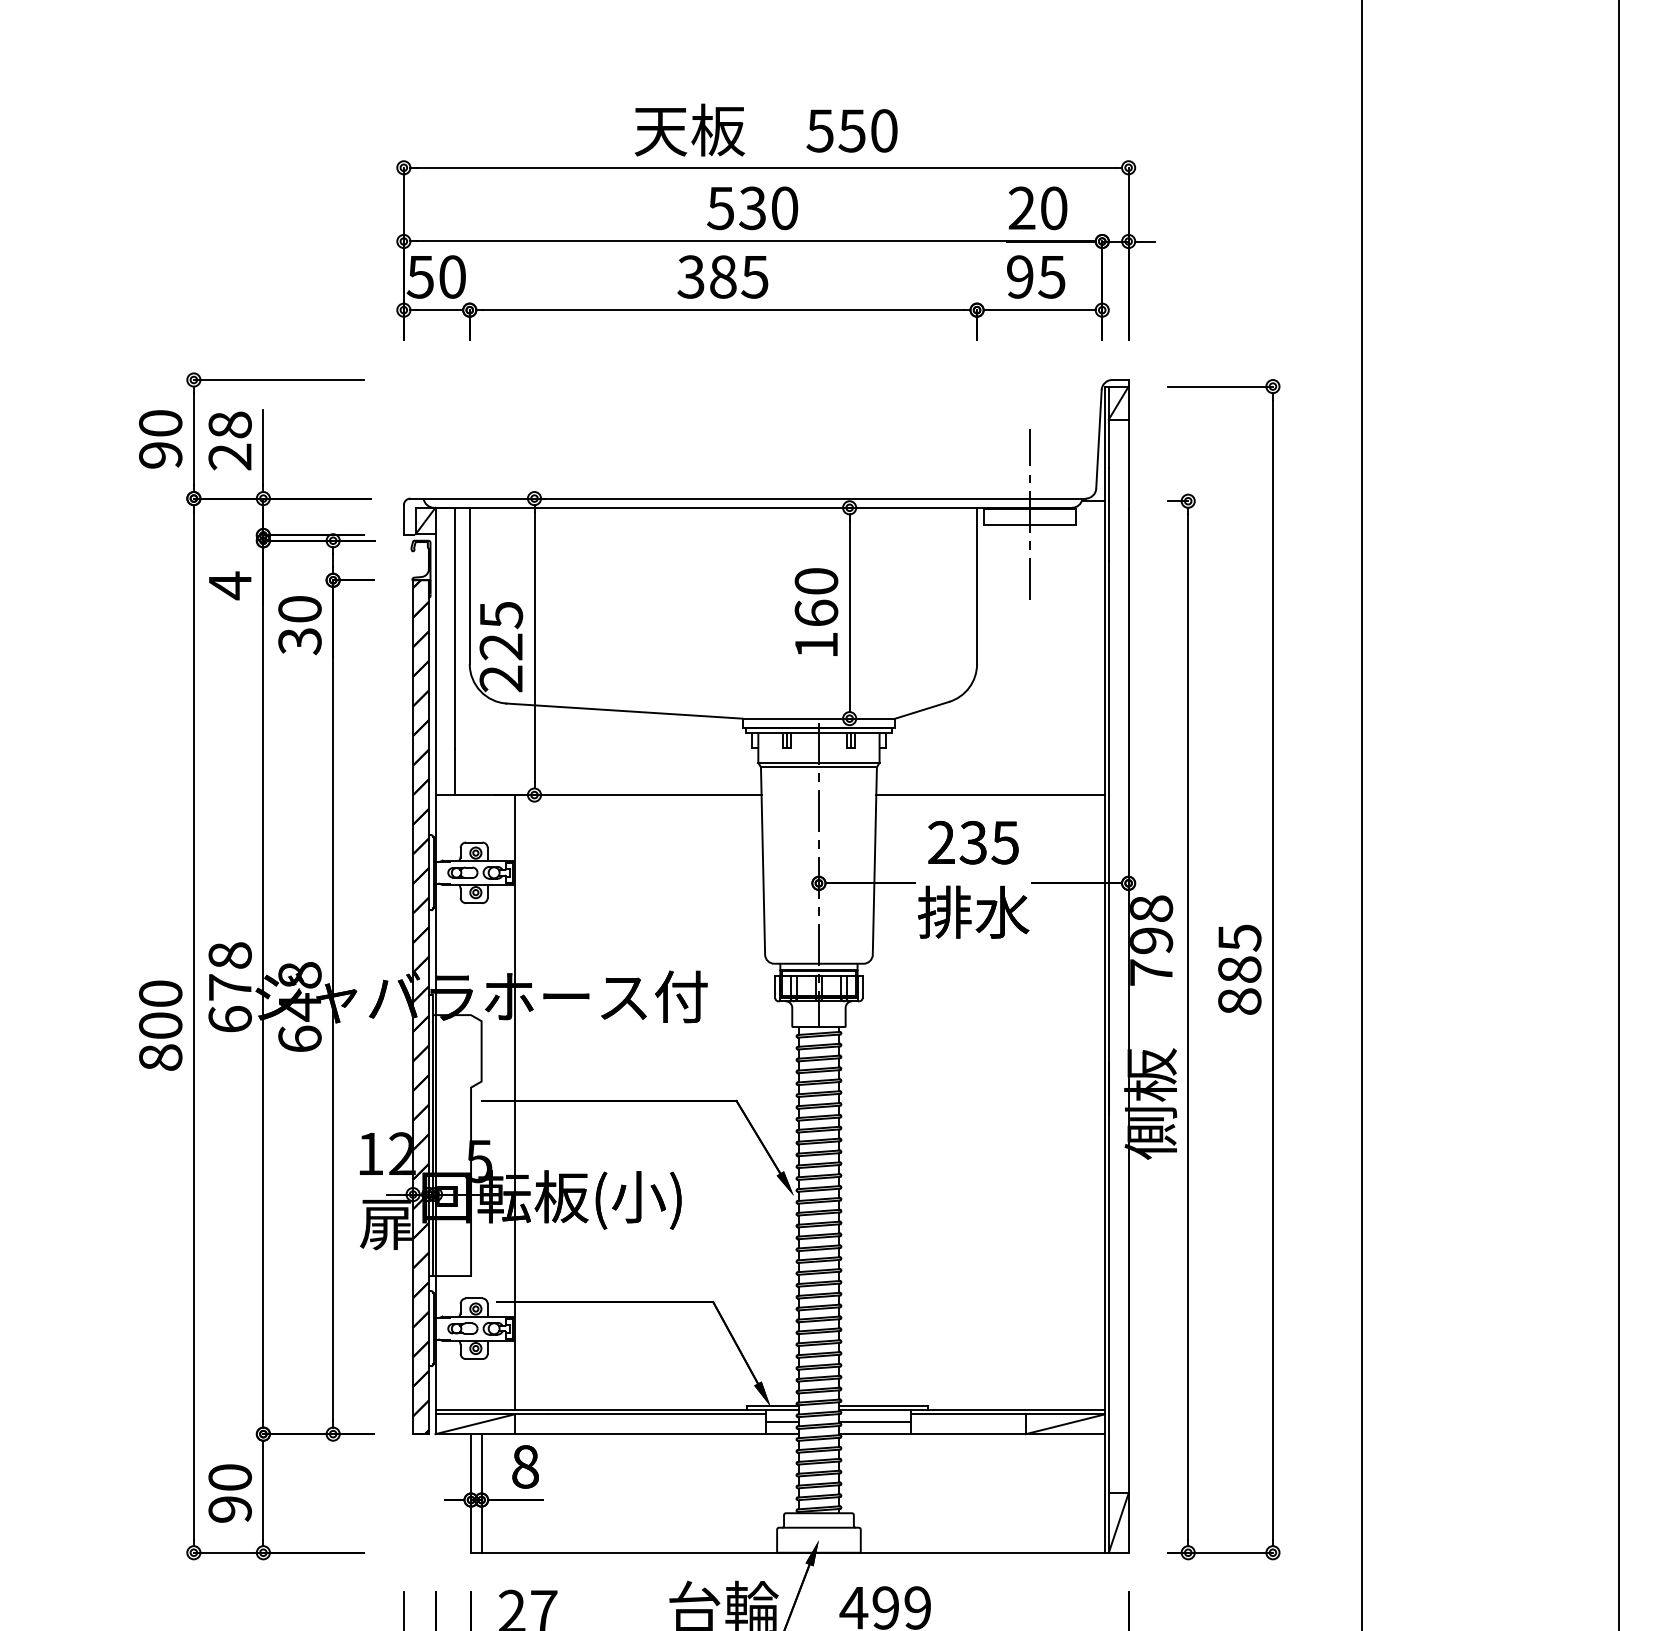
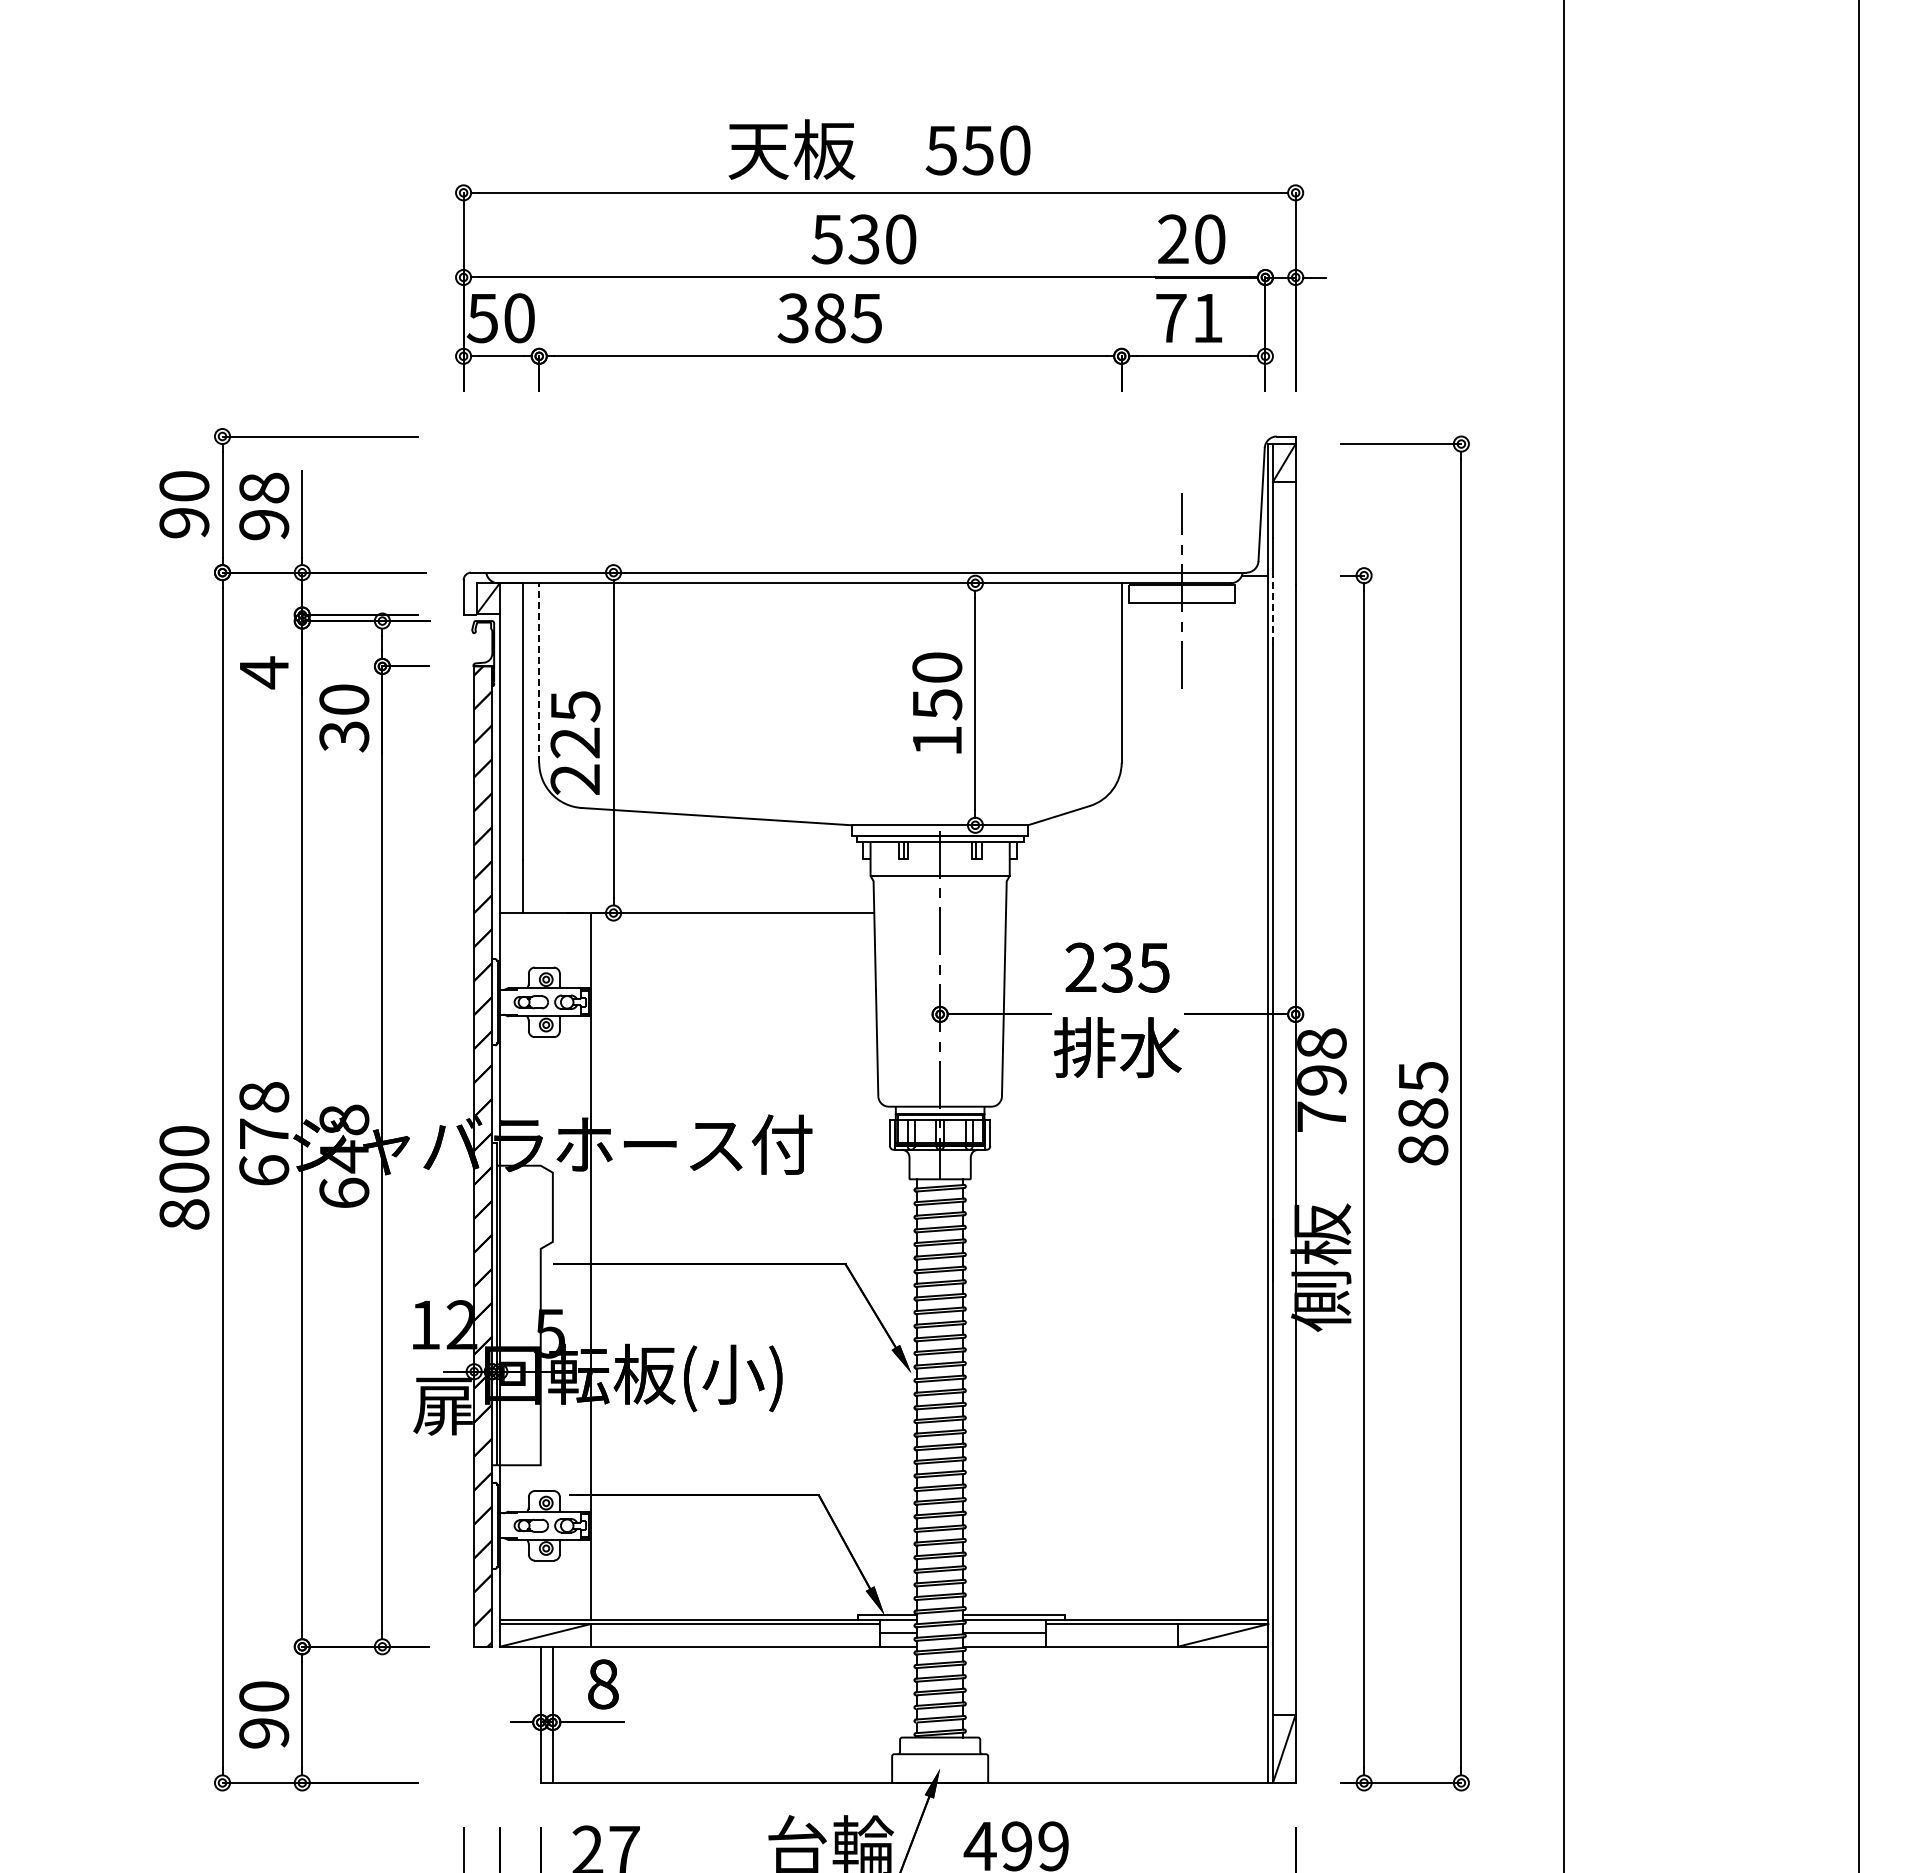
text: (1036, 277) -> (1189, 318), 95 -> 71
text: (230, 456) -> (264, 524), 28 -> 98
line: (1108, 530) -> (1272, 609), solid -> dashed
line: (469, 585) -> (539, 672), solid -> dashed
text: (816, 613) -> (937, 704), 160 -> 150
line: (818, 767) -> (939, 881), removed
line: (990, 795) -> (1137, 913), removed

